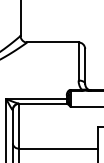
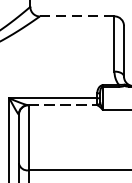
line: (52, 42) -> (76, 16), solid -> dashed
line: (43, 103) -> (63, 104), solid -> dashed

